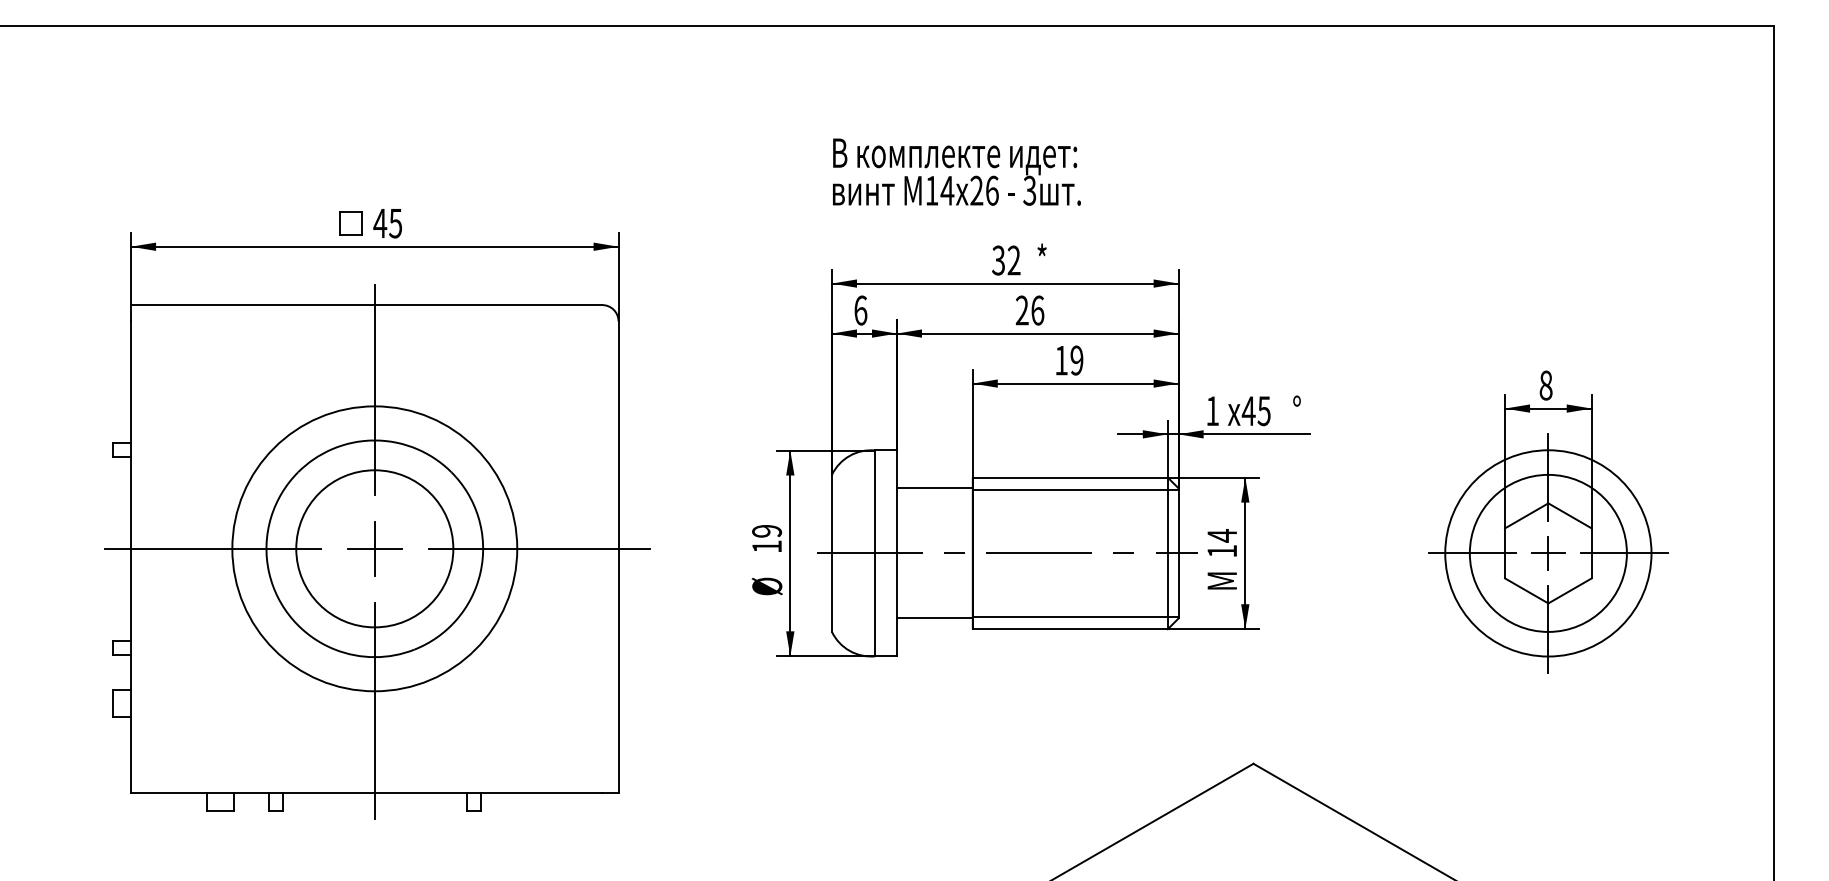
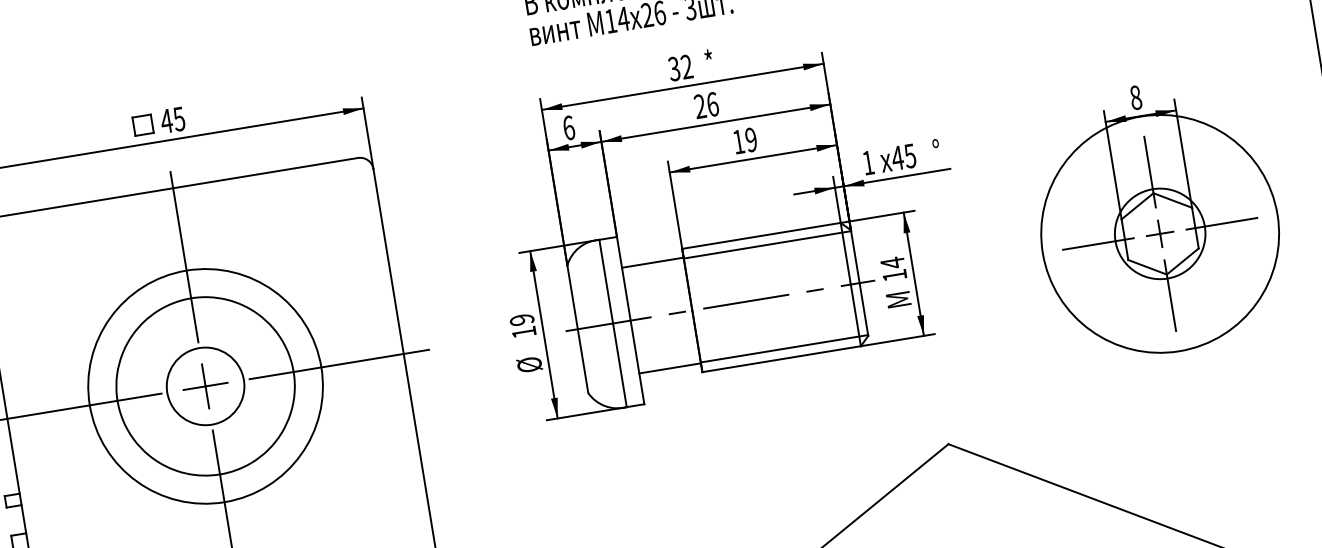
circle: (374, 548) -> (205, 386), size x0.6
circle: (1547, 552) -> (1159, 233), size x0.7
circle: (1548, 553) -> (1160, 233), size x1.4

